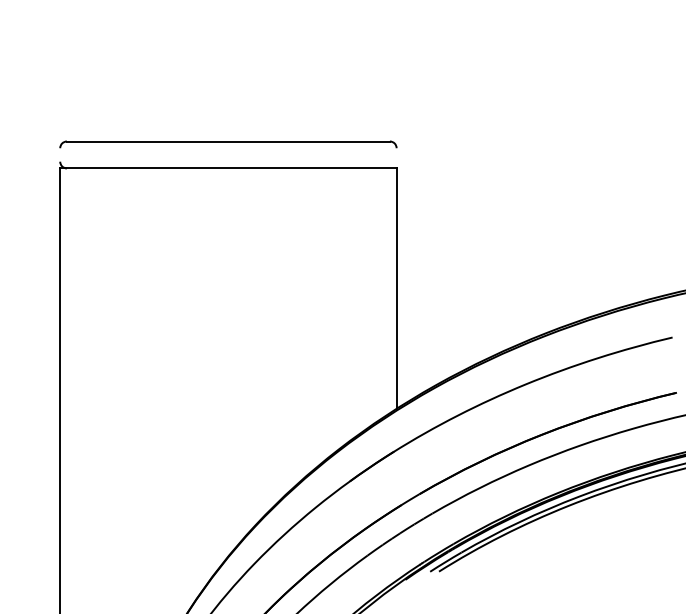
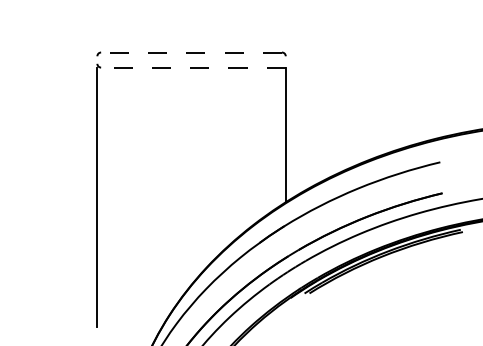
line: (228, 141) -> (191, 52), solid -> dashed
line: (228, 168) -> (191, 67), solid -> dashed

